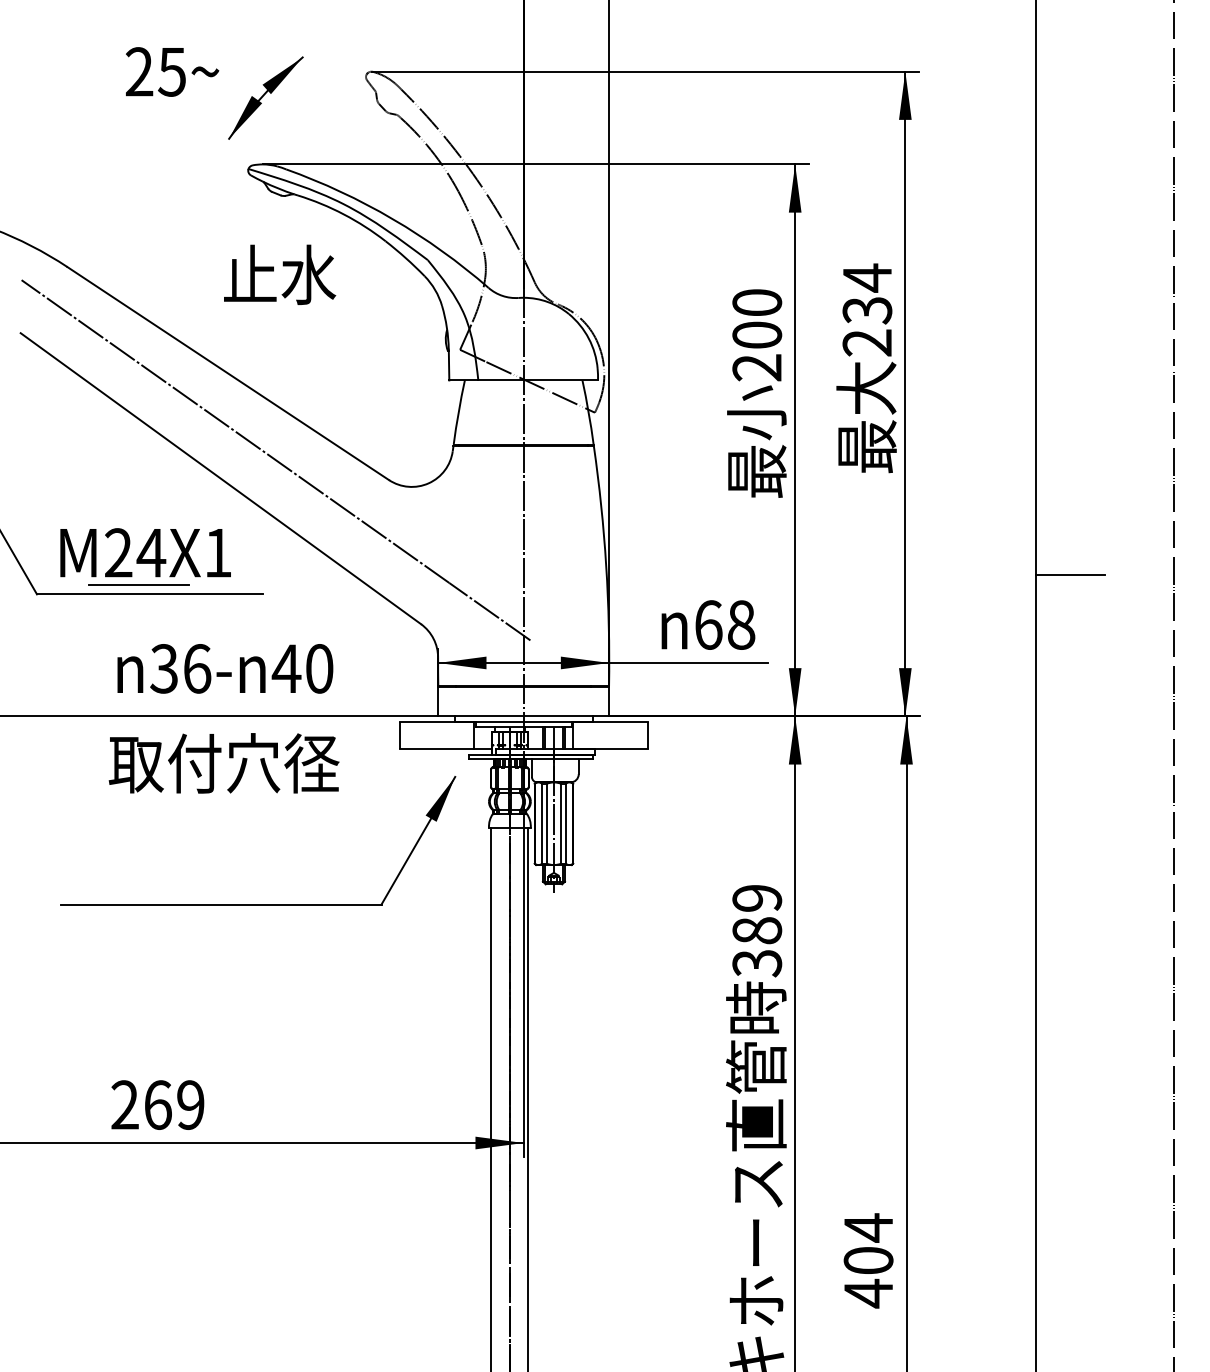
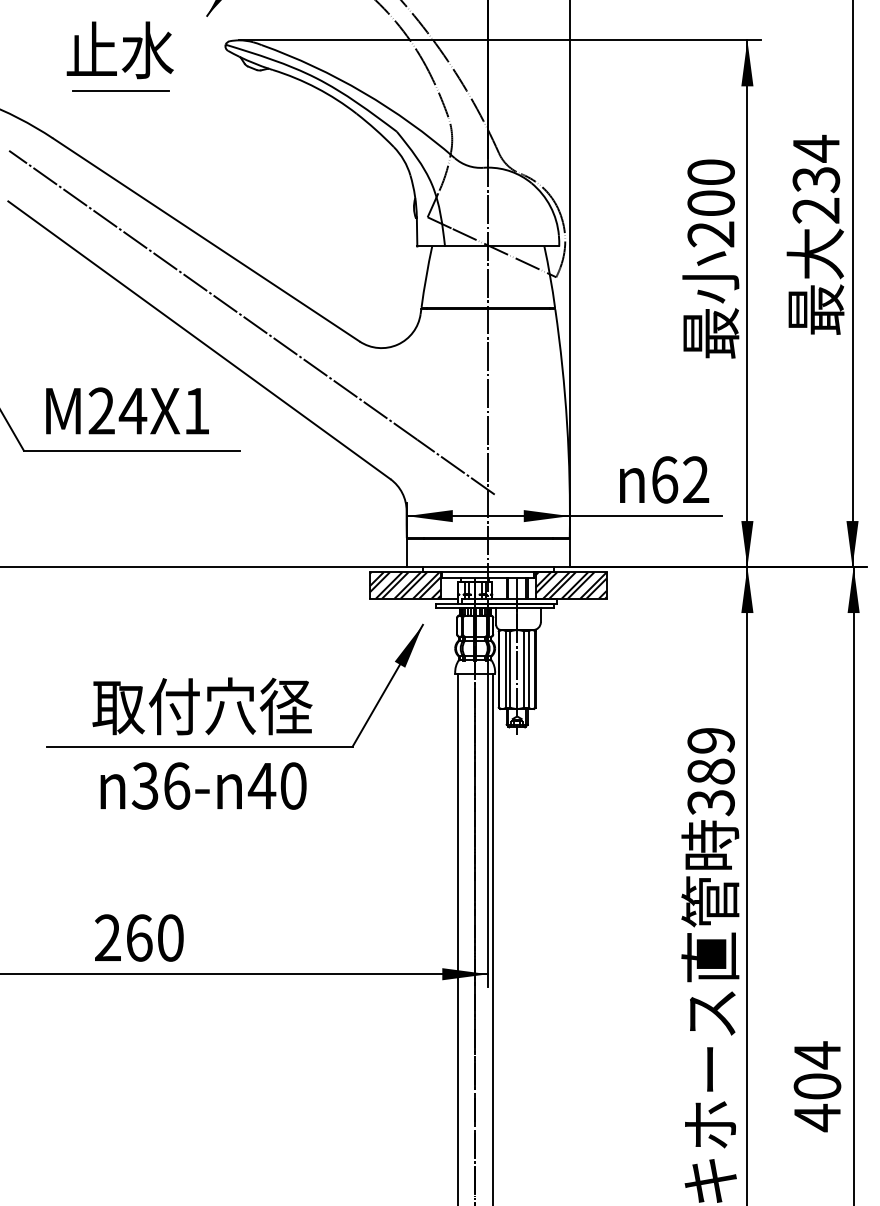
text: (280, 274) -> (120, 49), moved
line: (138, 584) -> (120, 90), moved
text: (741, 624) -> (696, 479), 68 -> 62
text: (225, 668) -> (203, 785), moved
hatch: (436, 735) -> (405, 585), added
hatch: (610, 735) -> (571, 585), added
text: (223, 763) -> (201, 706), moved
text: (190, 1104) -> (170, 937), 269 -> 260

